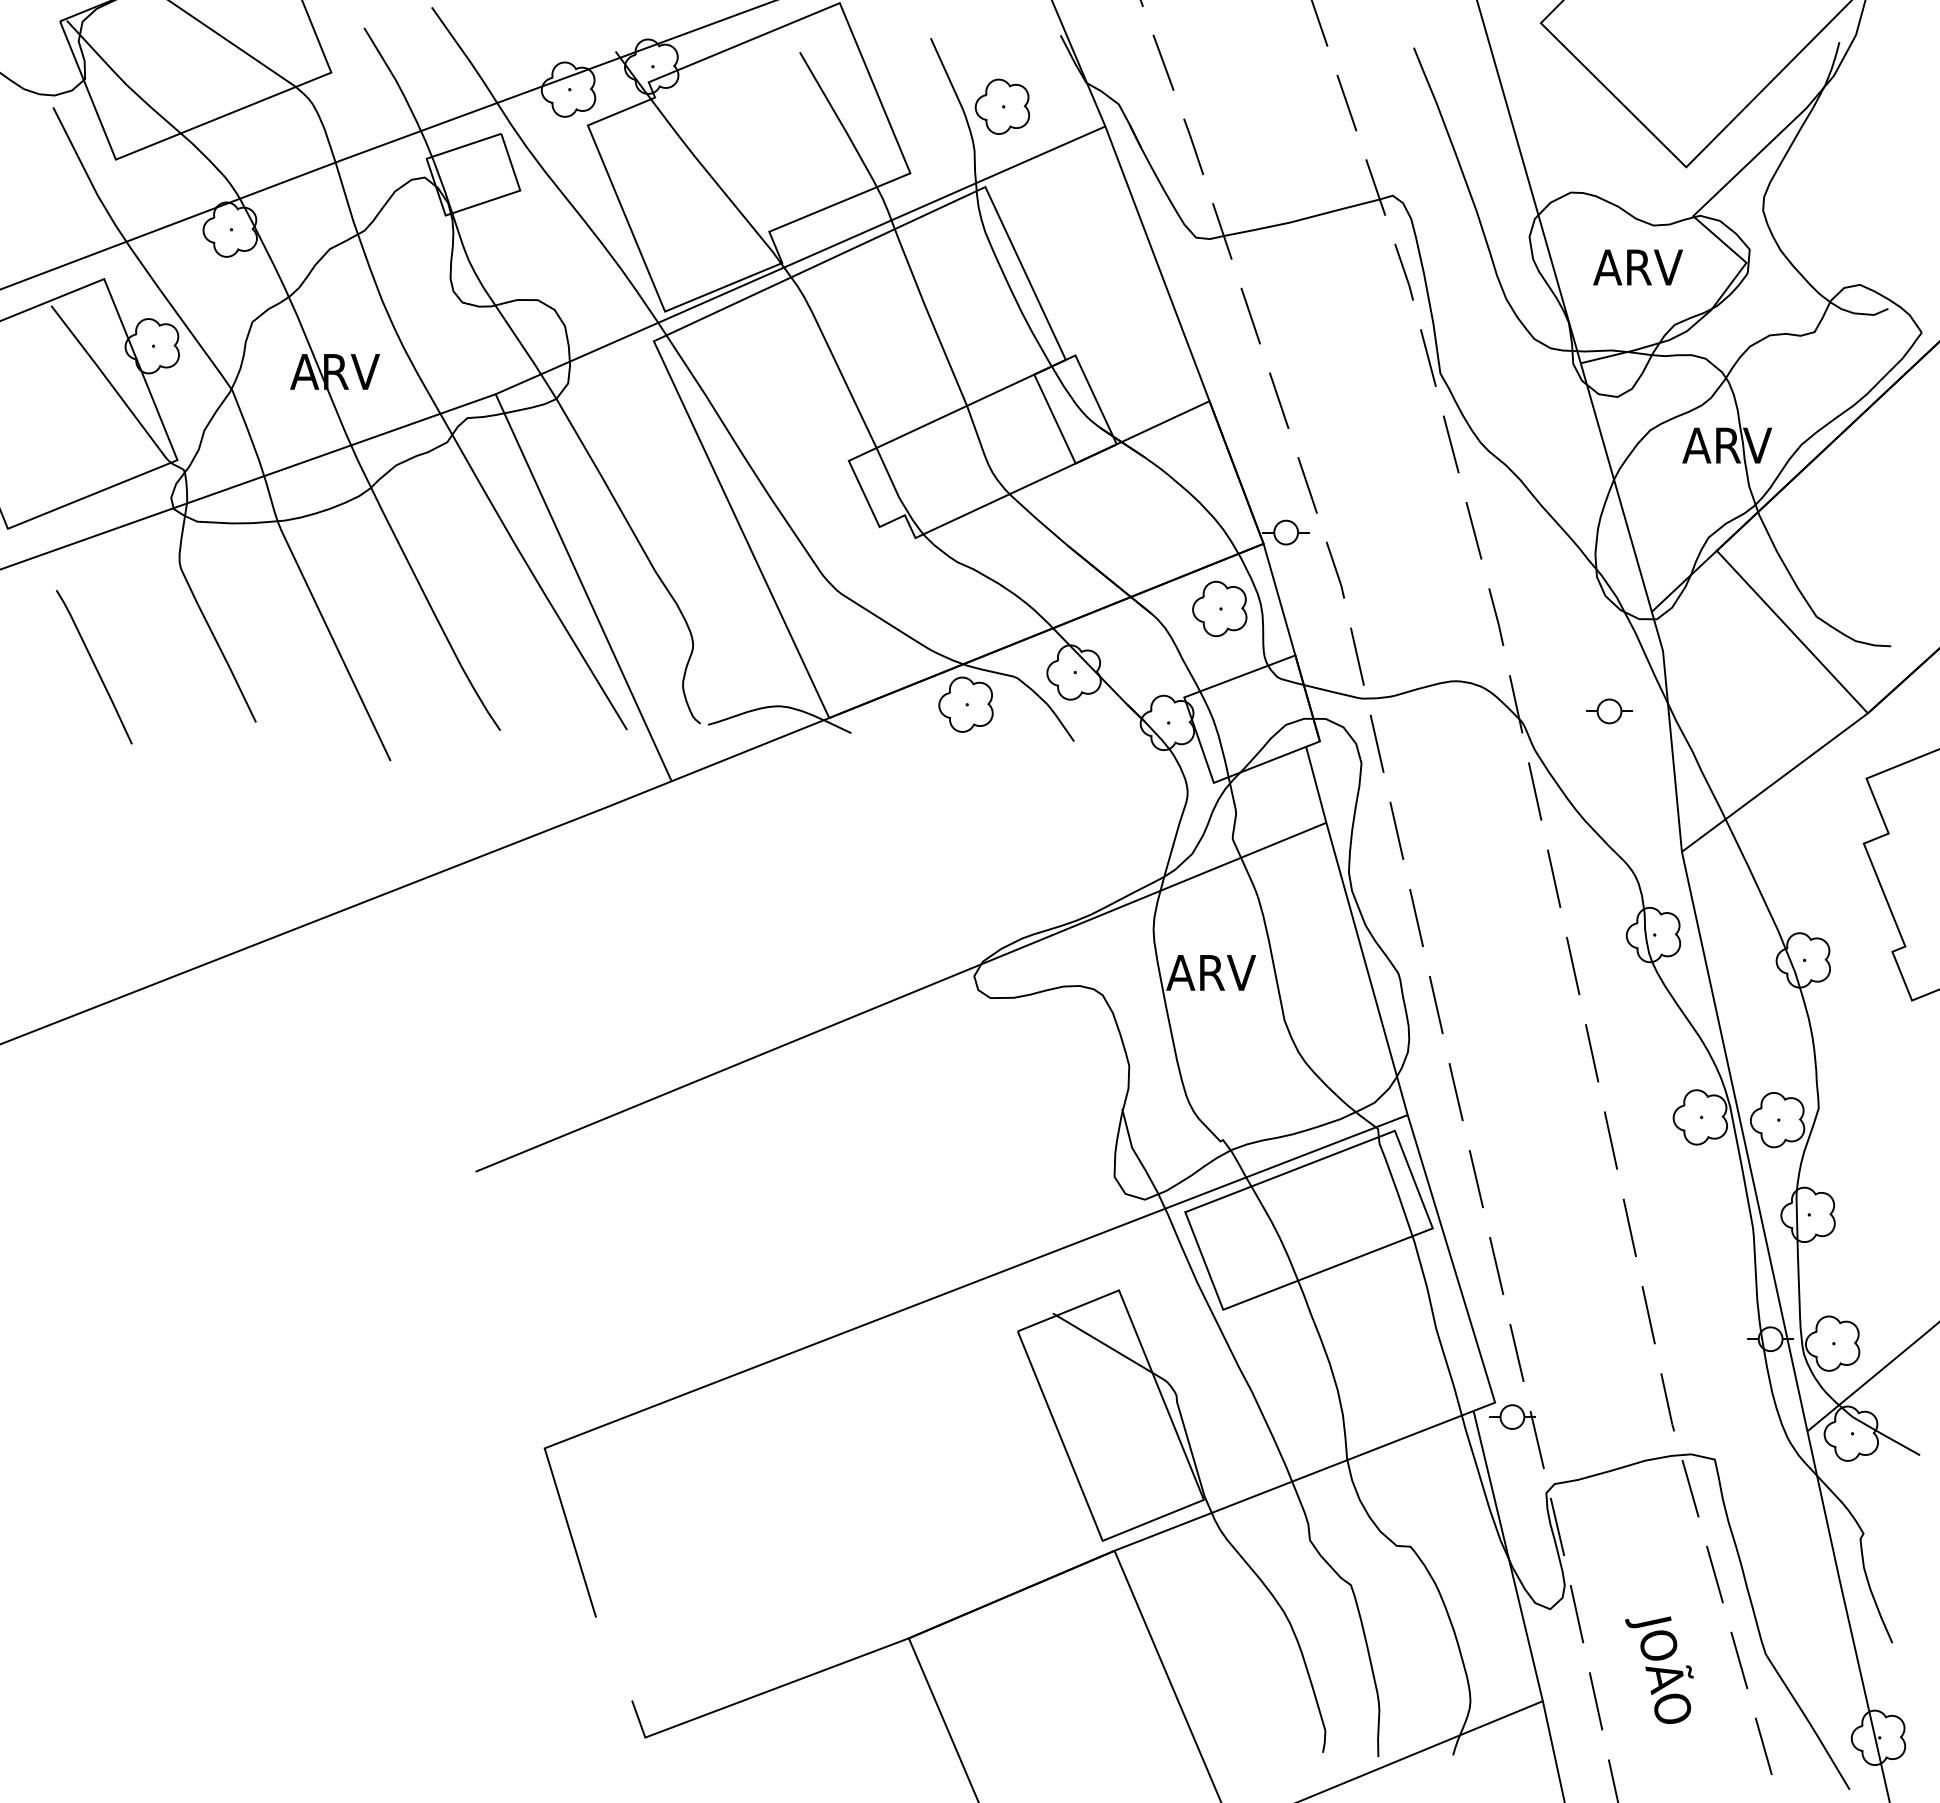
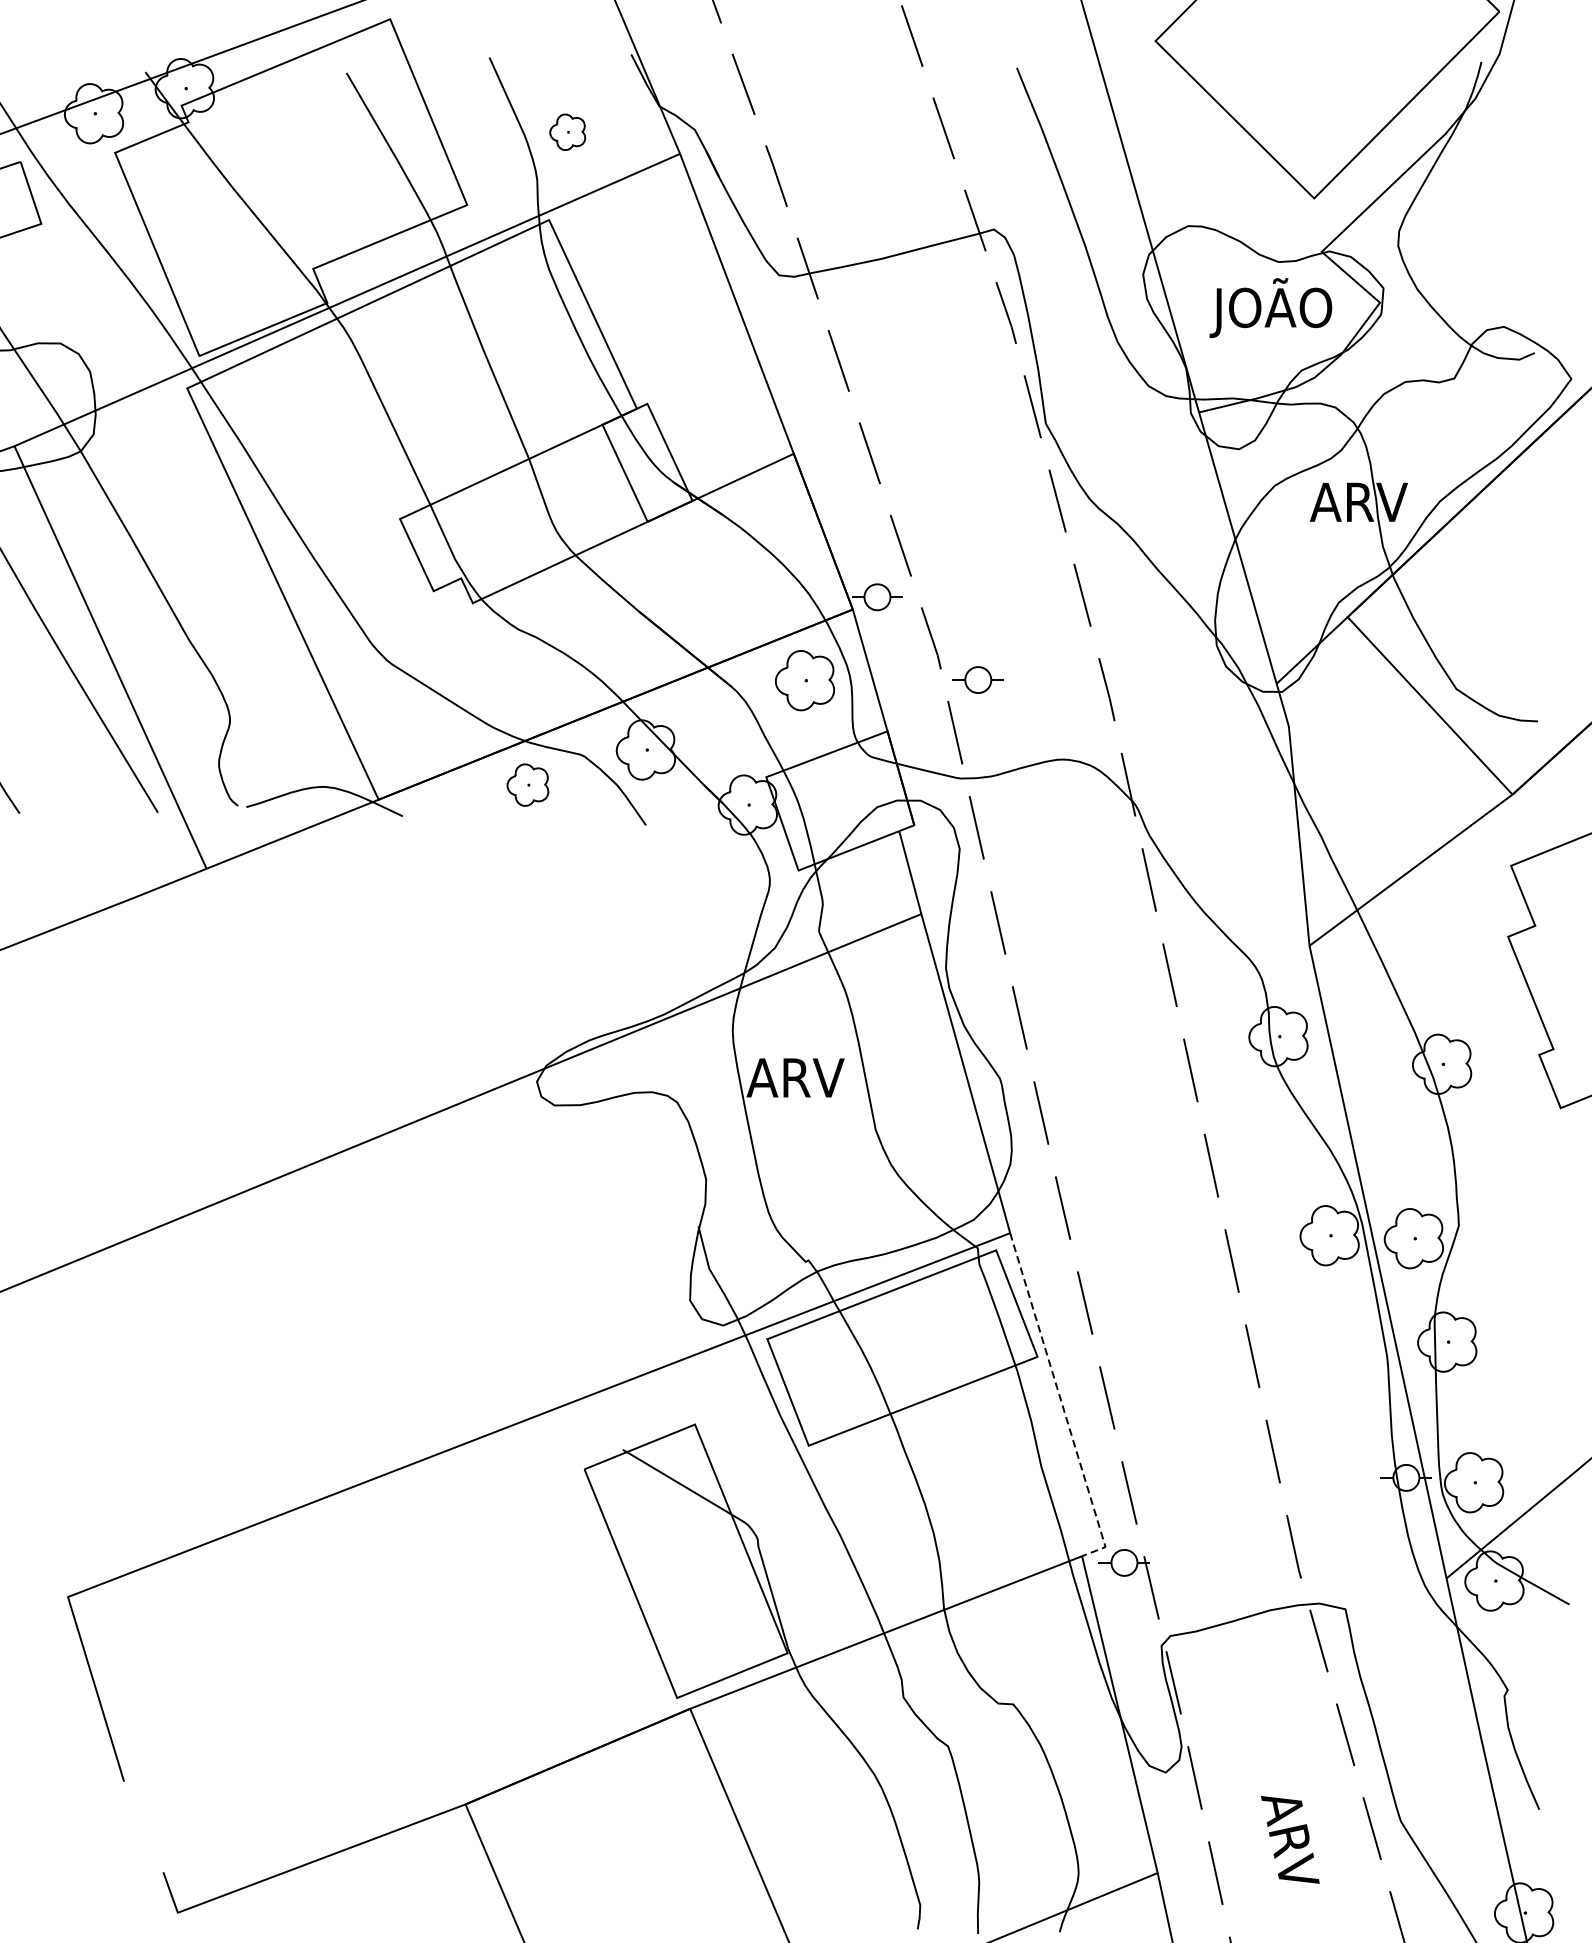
part: (1002, 106) -> (567, 132), size x0.6
text: (1646, 267) -> (1270, 307), ARV -> JOÃO
part: (965, 704) -> (527, 784), size x0.7
part: (1609, 711) -> (978, 680), moved
line: (1455, 1270) -> (1062, 1402), solid -> dashed
text: (1659, 1669) -> (1285, 1838), JOÃO -> ARV

